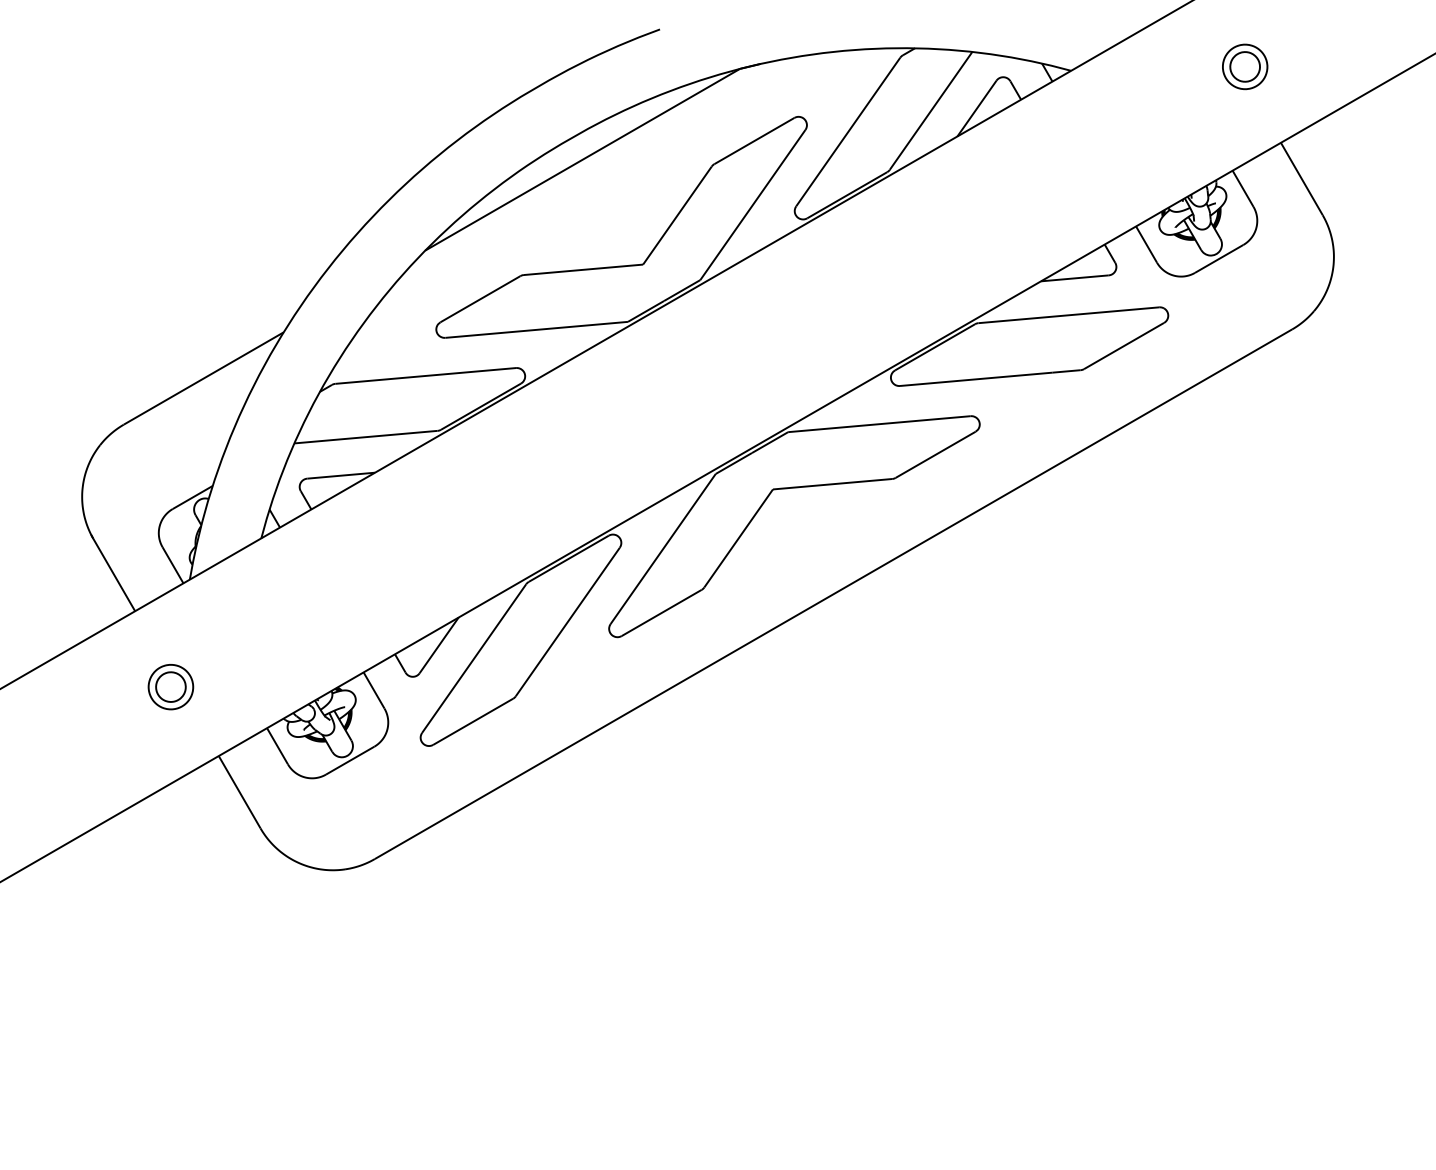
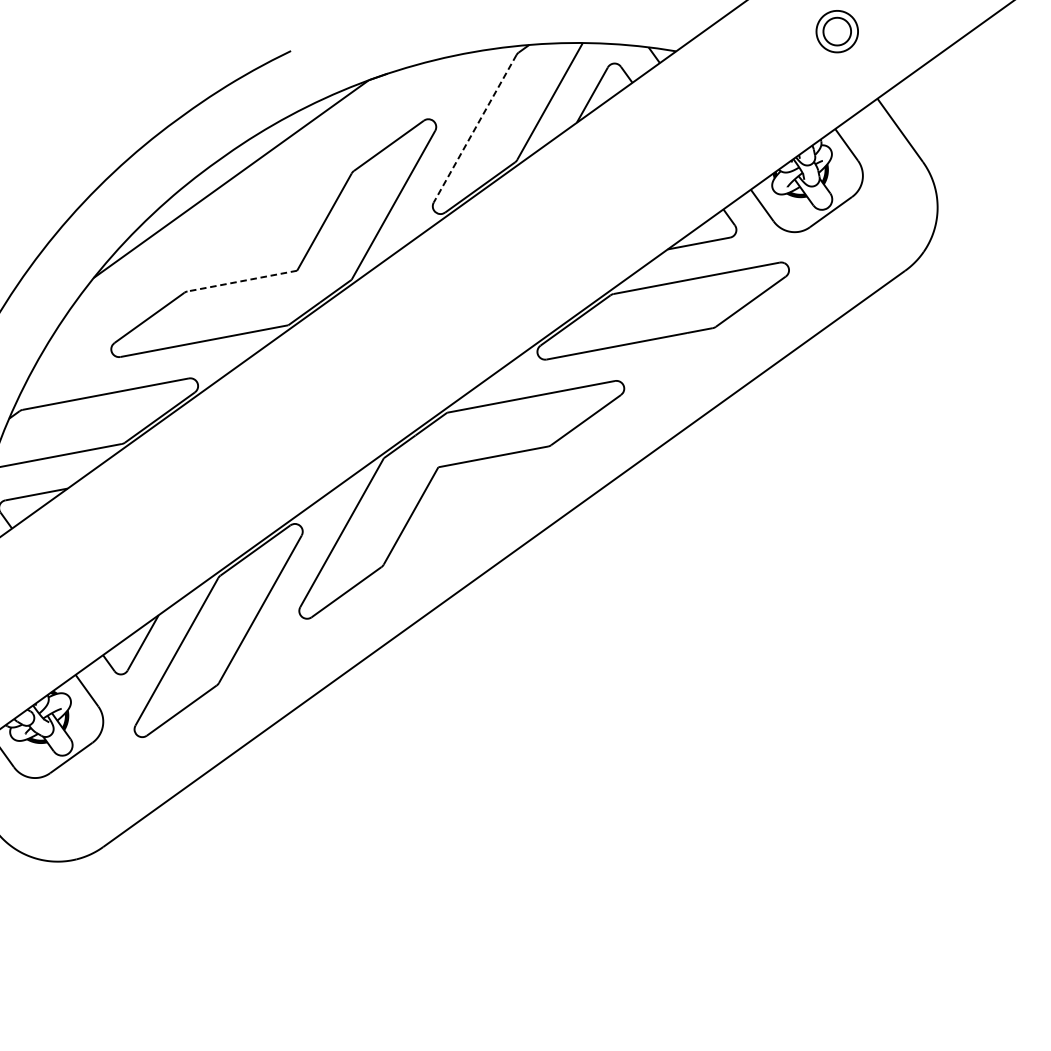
line: (848, 132) -> (475, 129), solid -> dashed
line: (583, 269) -> (242, 280), solid -> dashed

